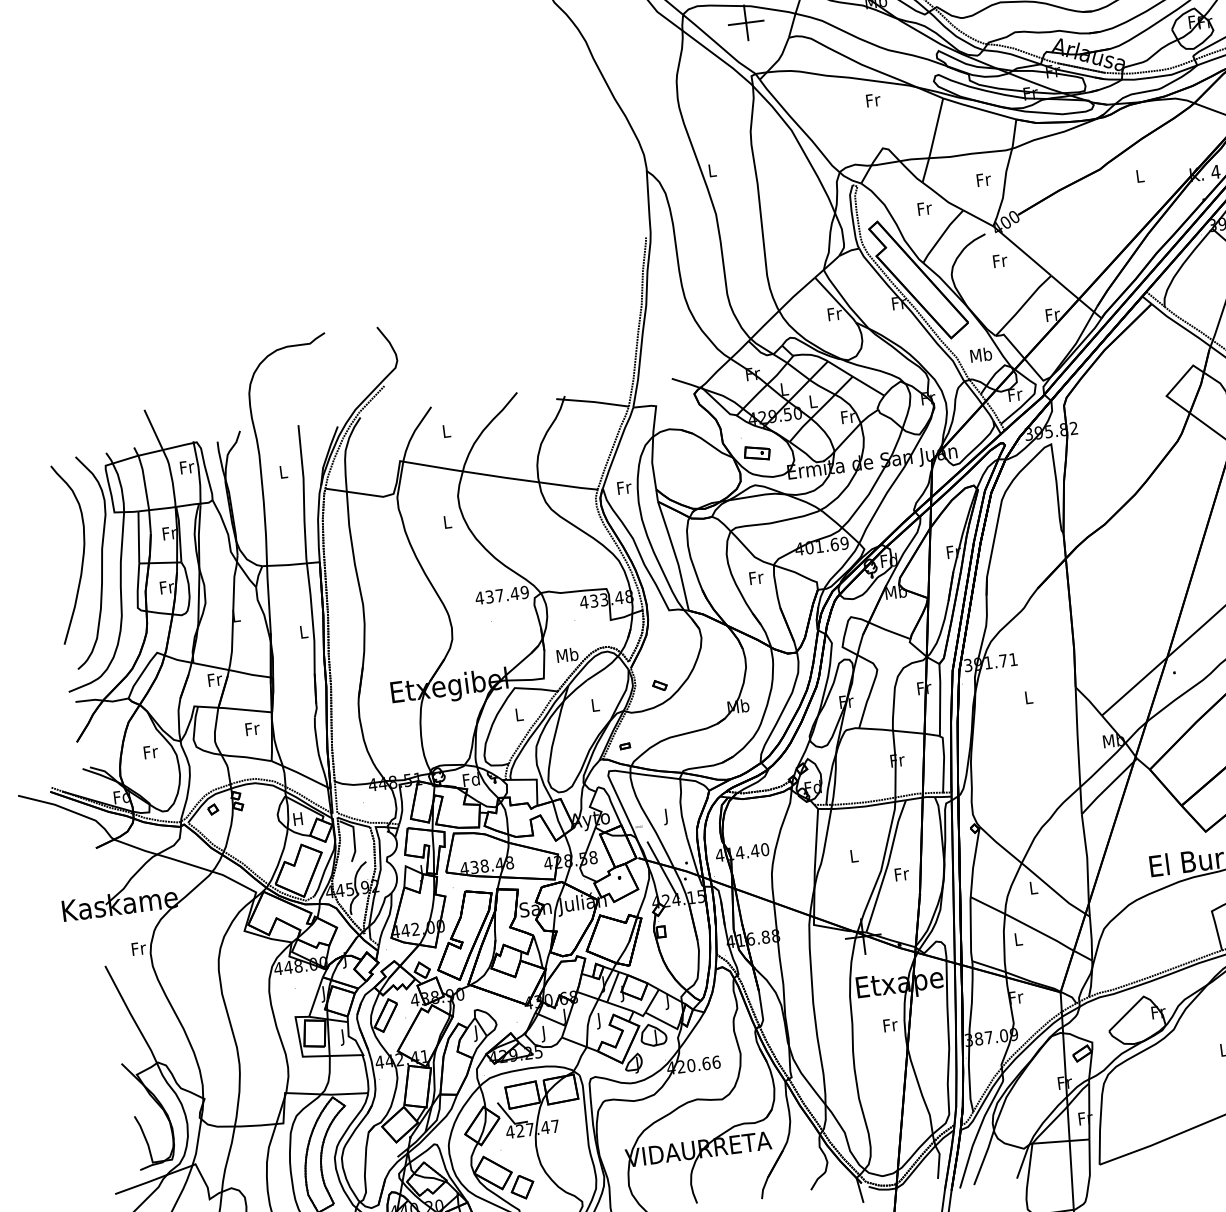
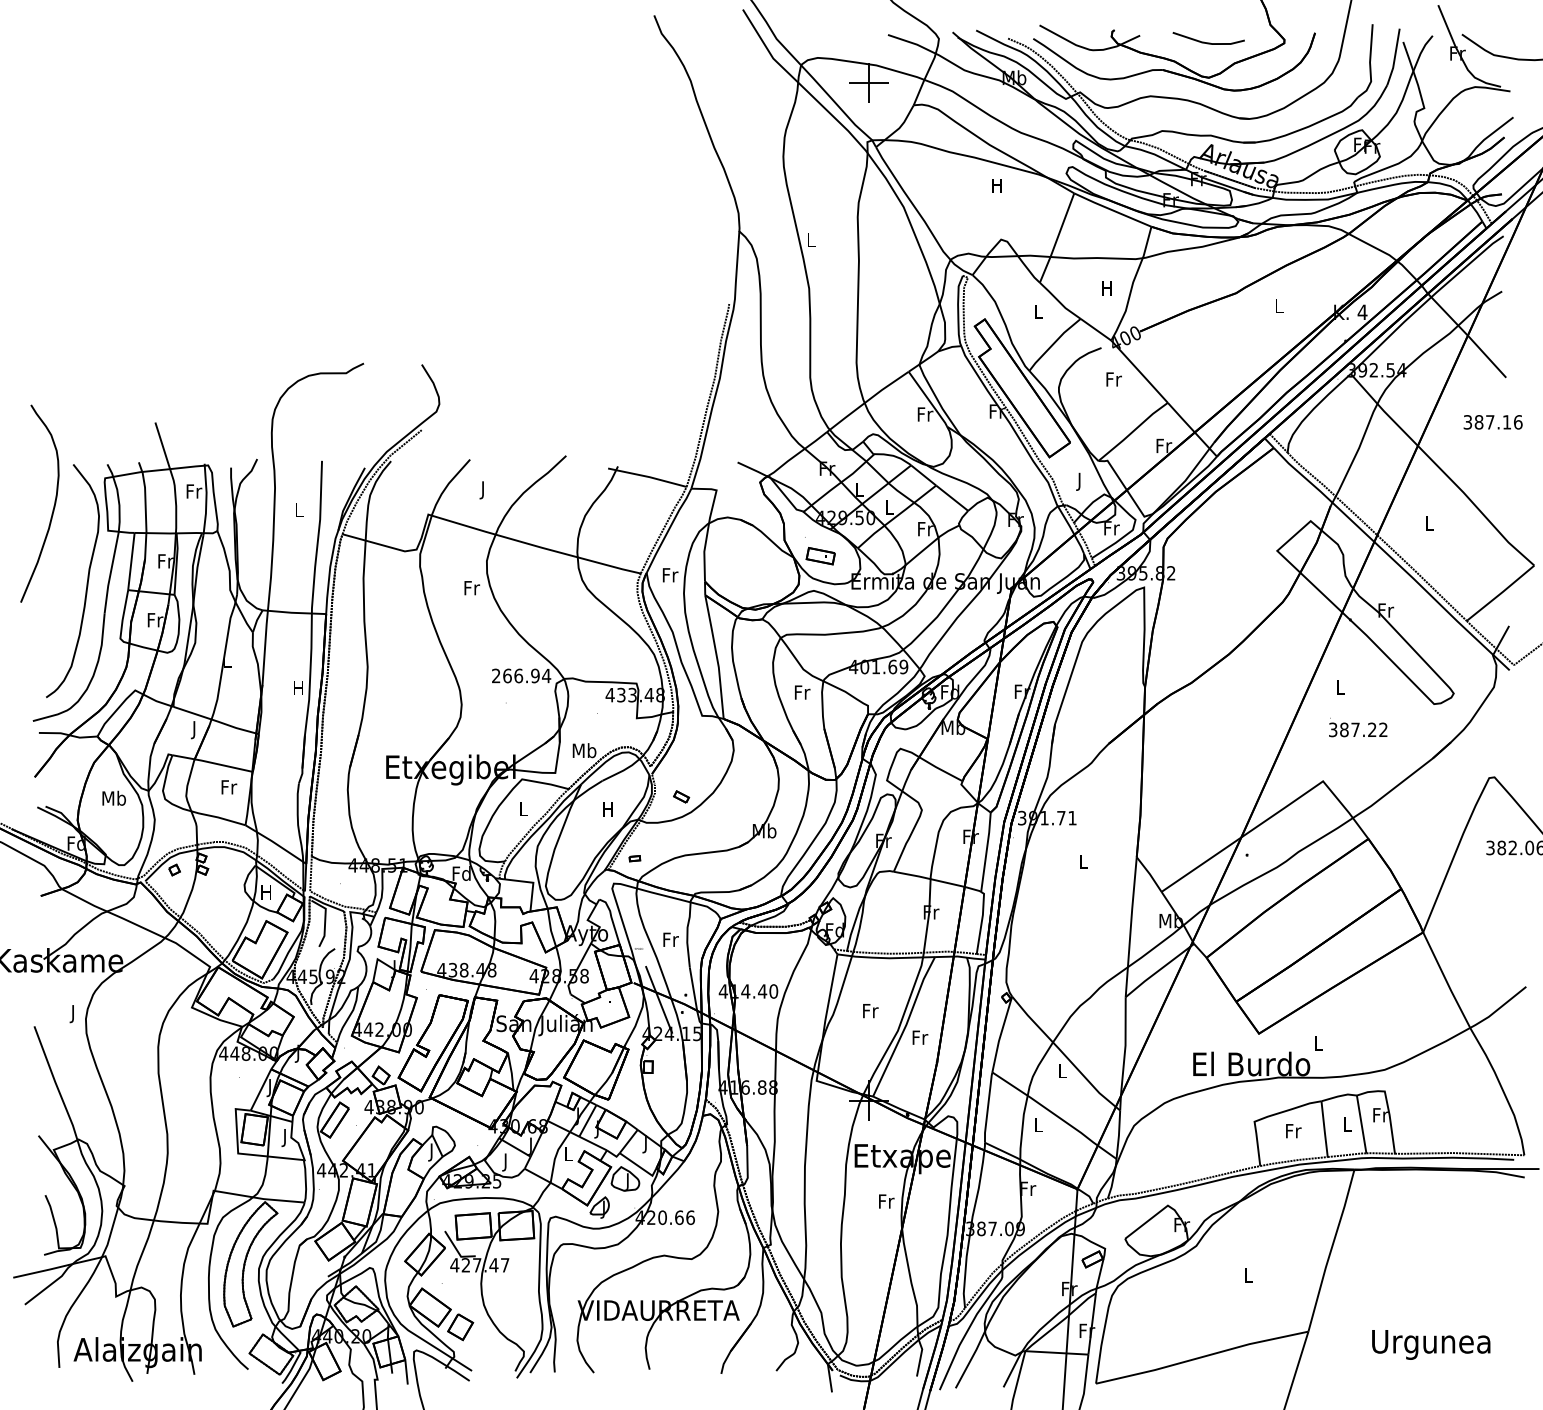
text: (873, 100) -> (997, 185), Fr -> H
text: (983, 179) -> (1107, 288), Fr -> H
text: (924, 208) -> (1038, 311), Fr -> L
text: (981, 356) -> (1079, 481), Mb -> J
text: (446, 433) -> (483, 490), L -> J
text: (448, 522) -> (472, 588), L -> Fr
curve: (82, 553) -> (53, 505), moved
text: (502, 594) -> (521, 675), 437.49 -> 266.94
text: (303, 631) -> (298, 687), L -> H
text: (214, 681) -> (194, 730), Fr -> J
text: (594, 705) -> (607, 809), L -> H
text: (149, 751) -> (113, 797), Fr -> Mb
text: (666, 816) -> (670, 941), J -> Fr
text: (854, 856) -> (870, 1011), L -> Fr
text: (138, 950) -> (73, 1014), Fr -> J
text: (599, 1021) -> (568, 1156), J -> L

